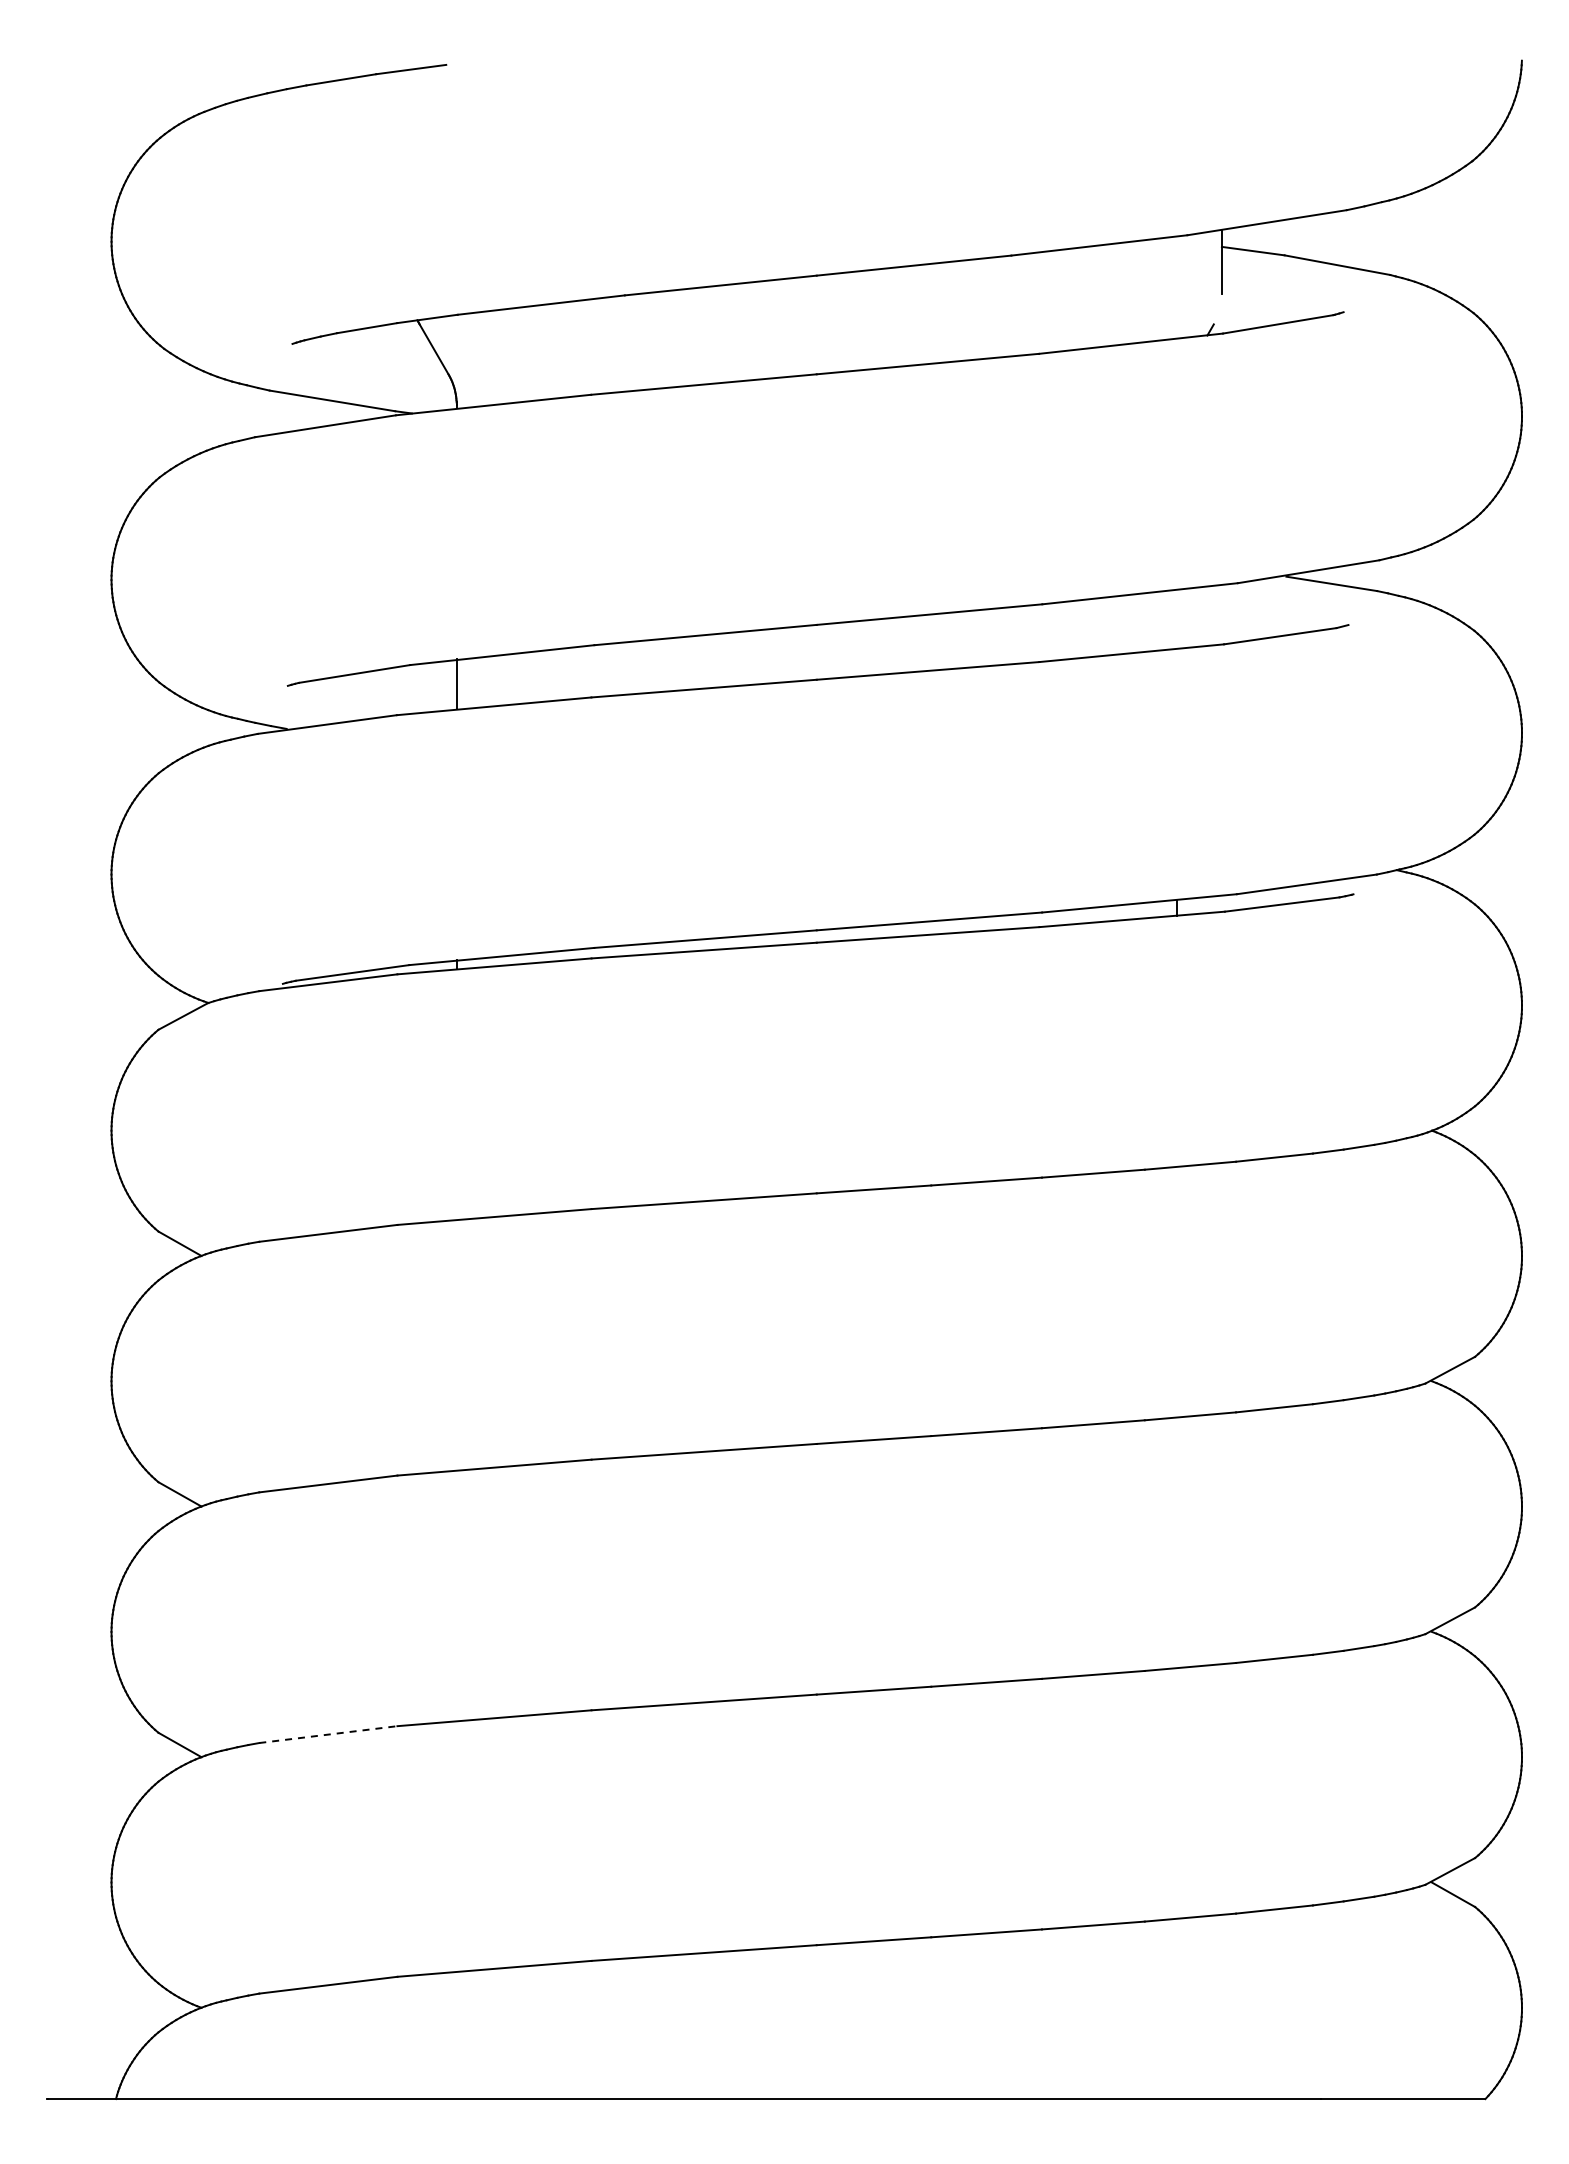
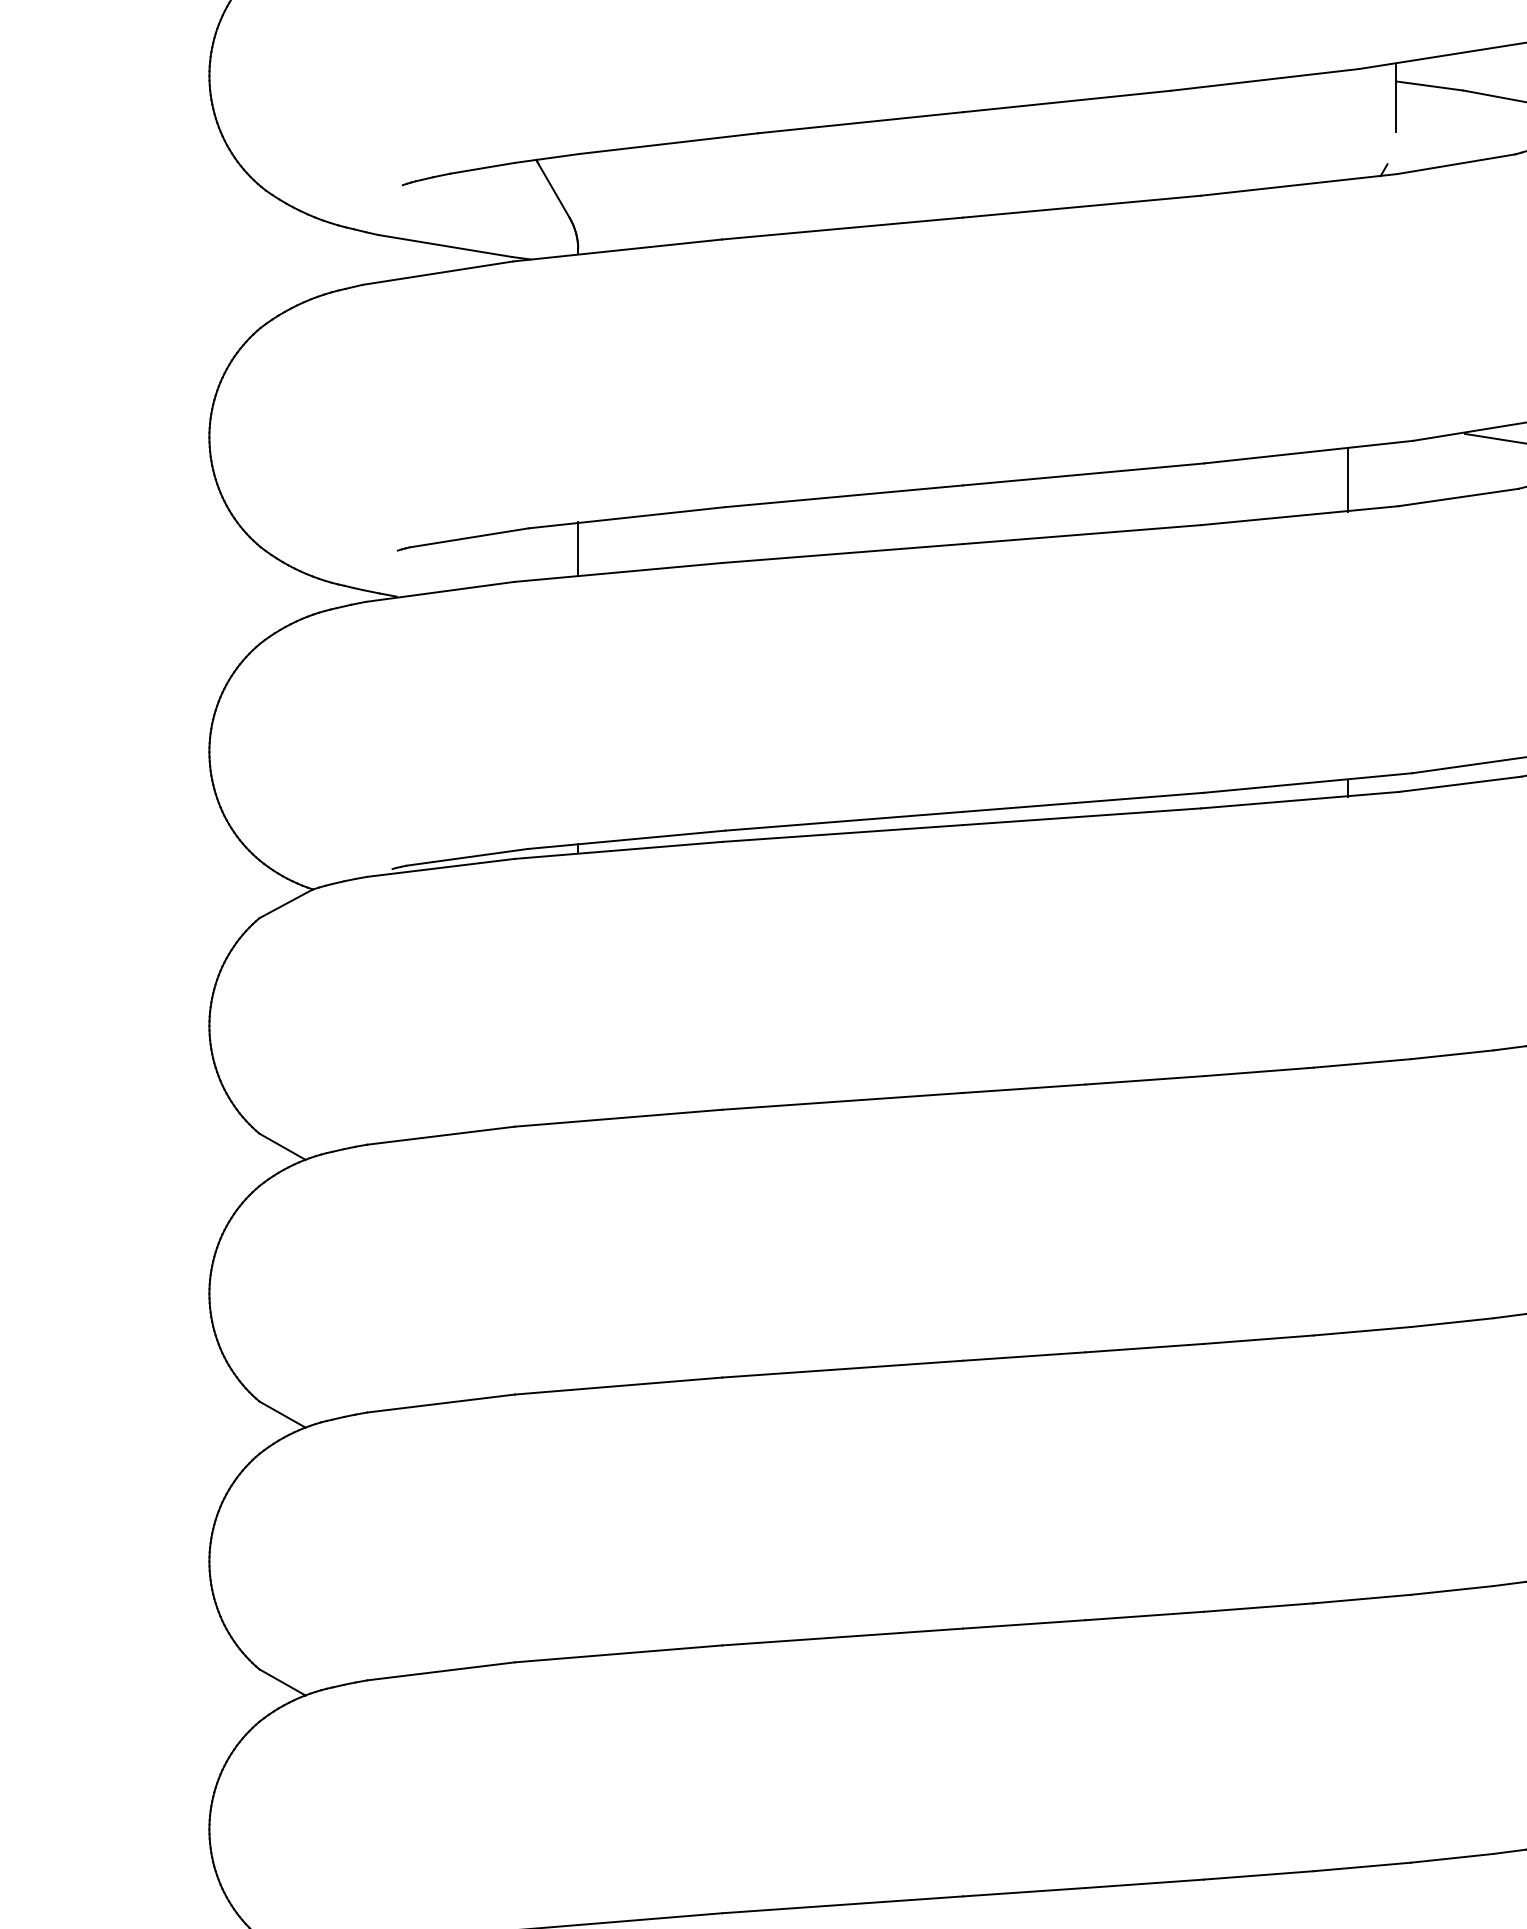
line: (1176, 619) -> (1347, 479), added
line: (328, 1734) -> (441, 1671), dashed -> solid

